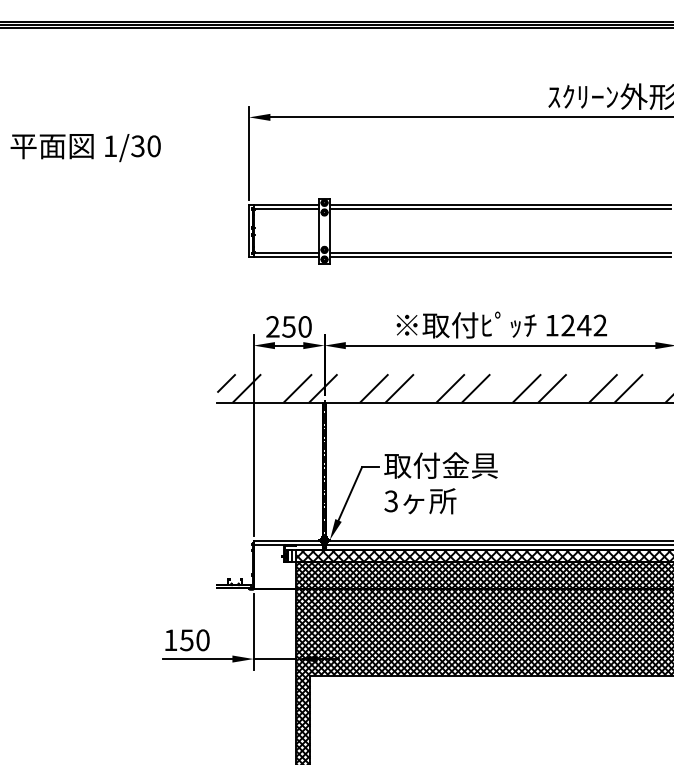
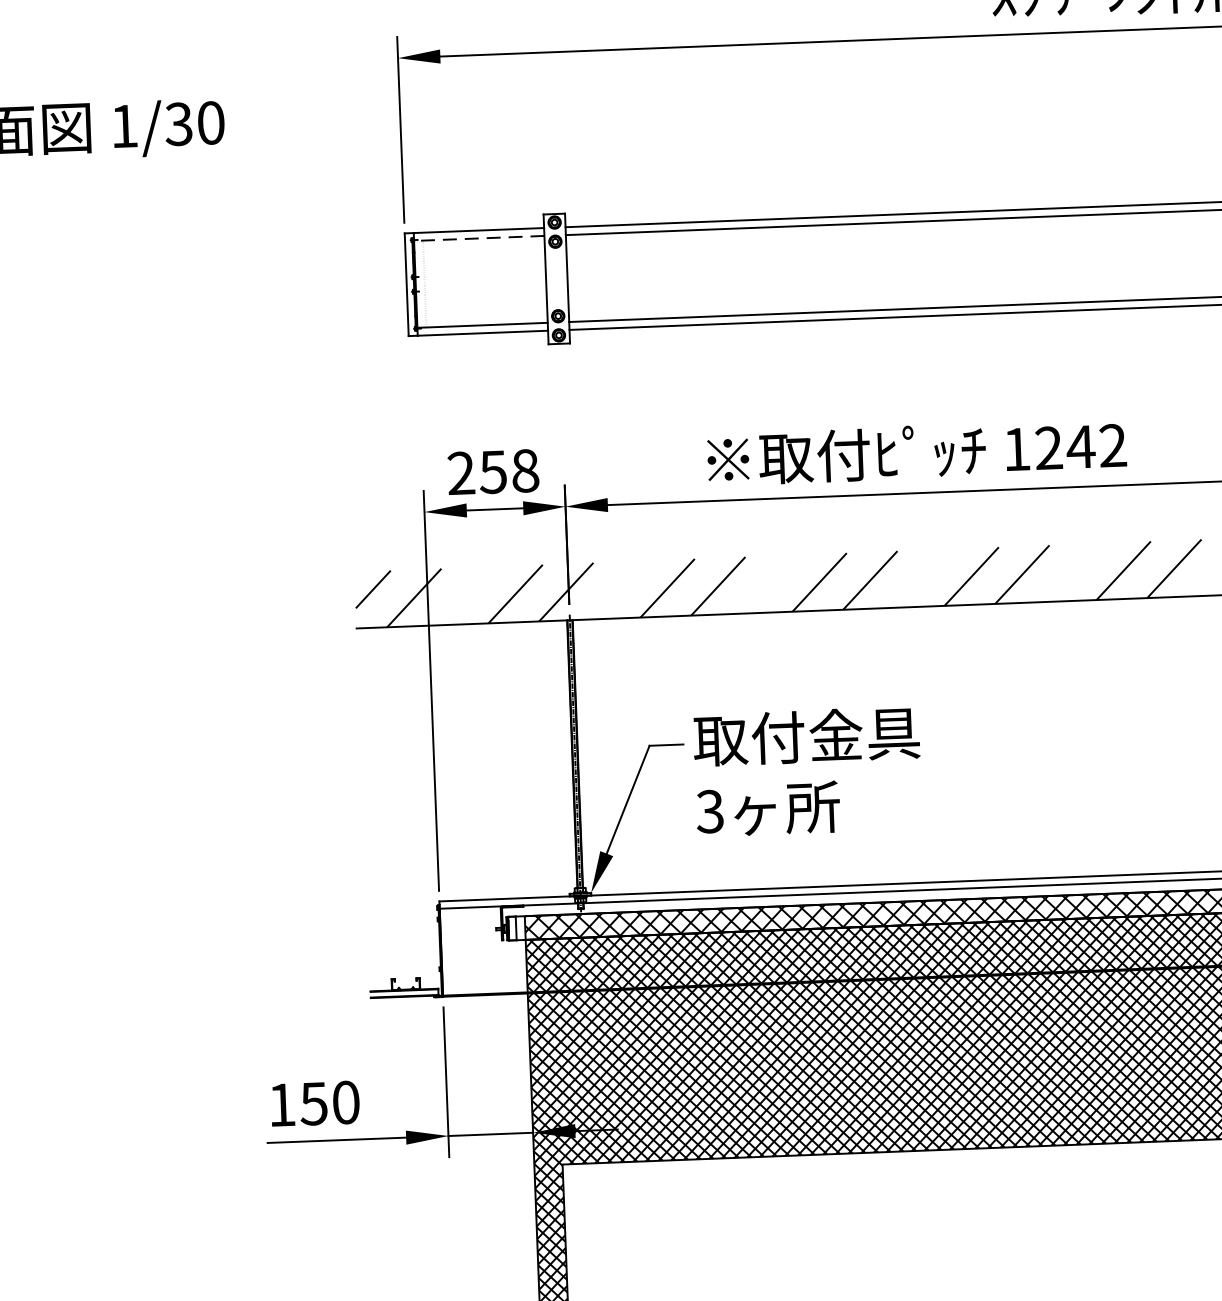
line: (286, 209) -> (479, 238), solid -> dashed
text: (304, 326) -> (524, 470), 250 -> 258

